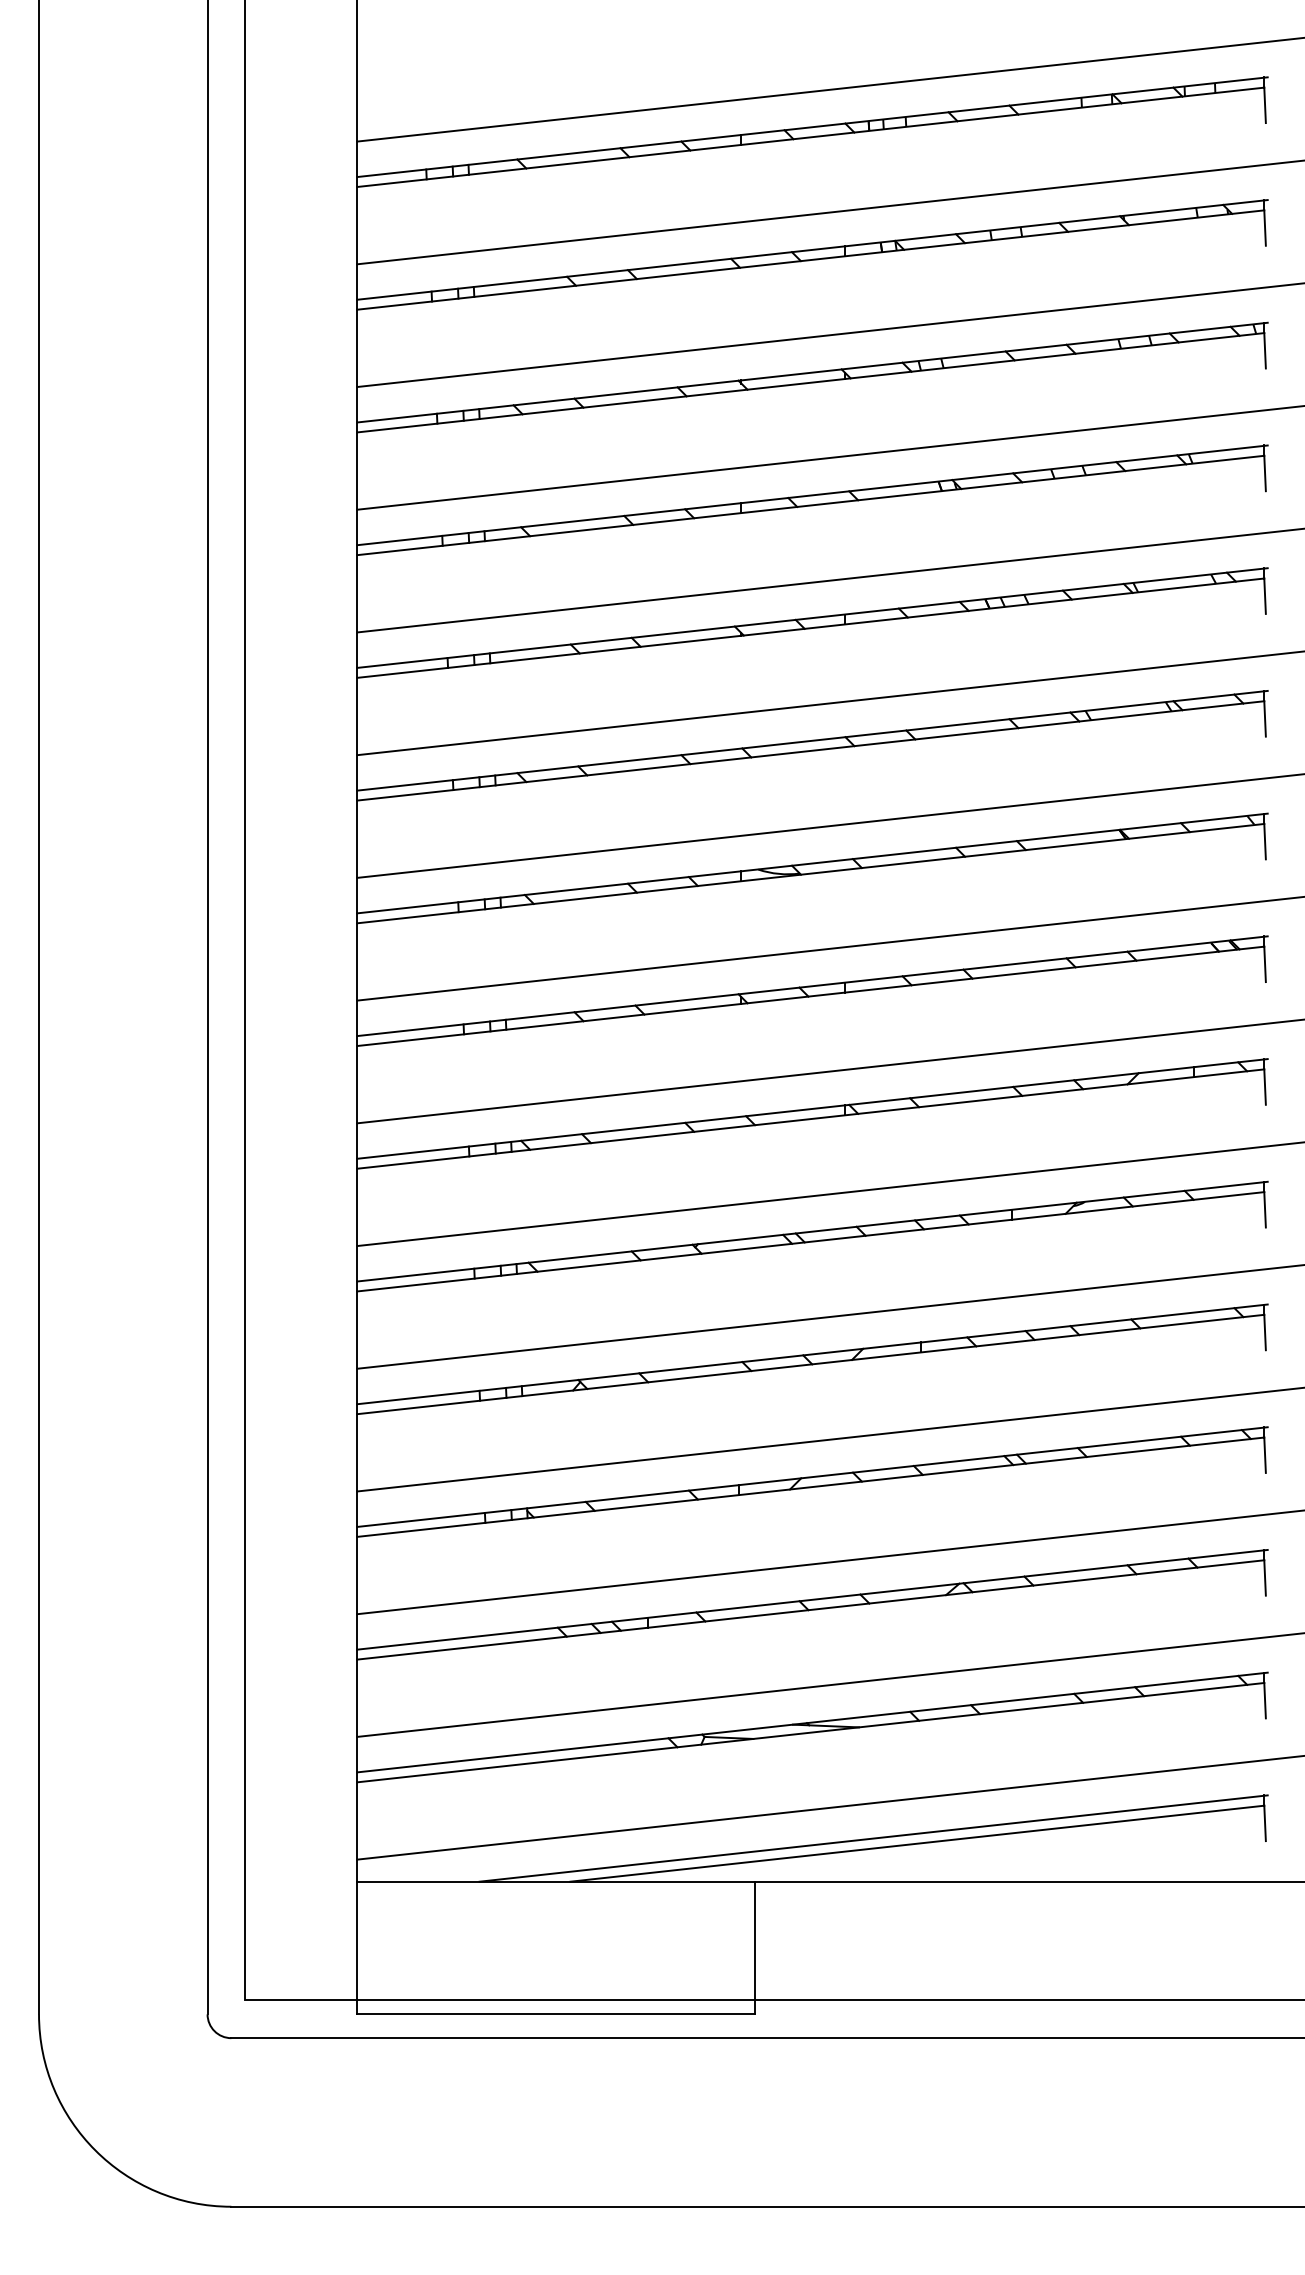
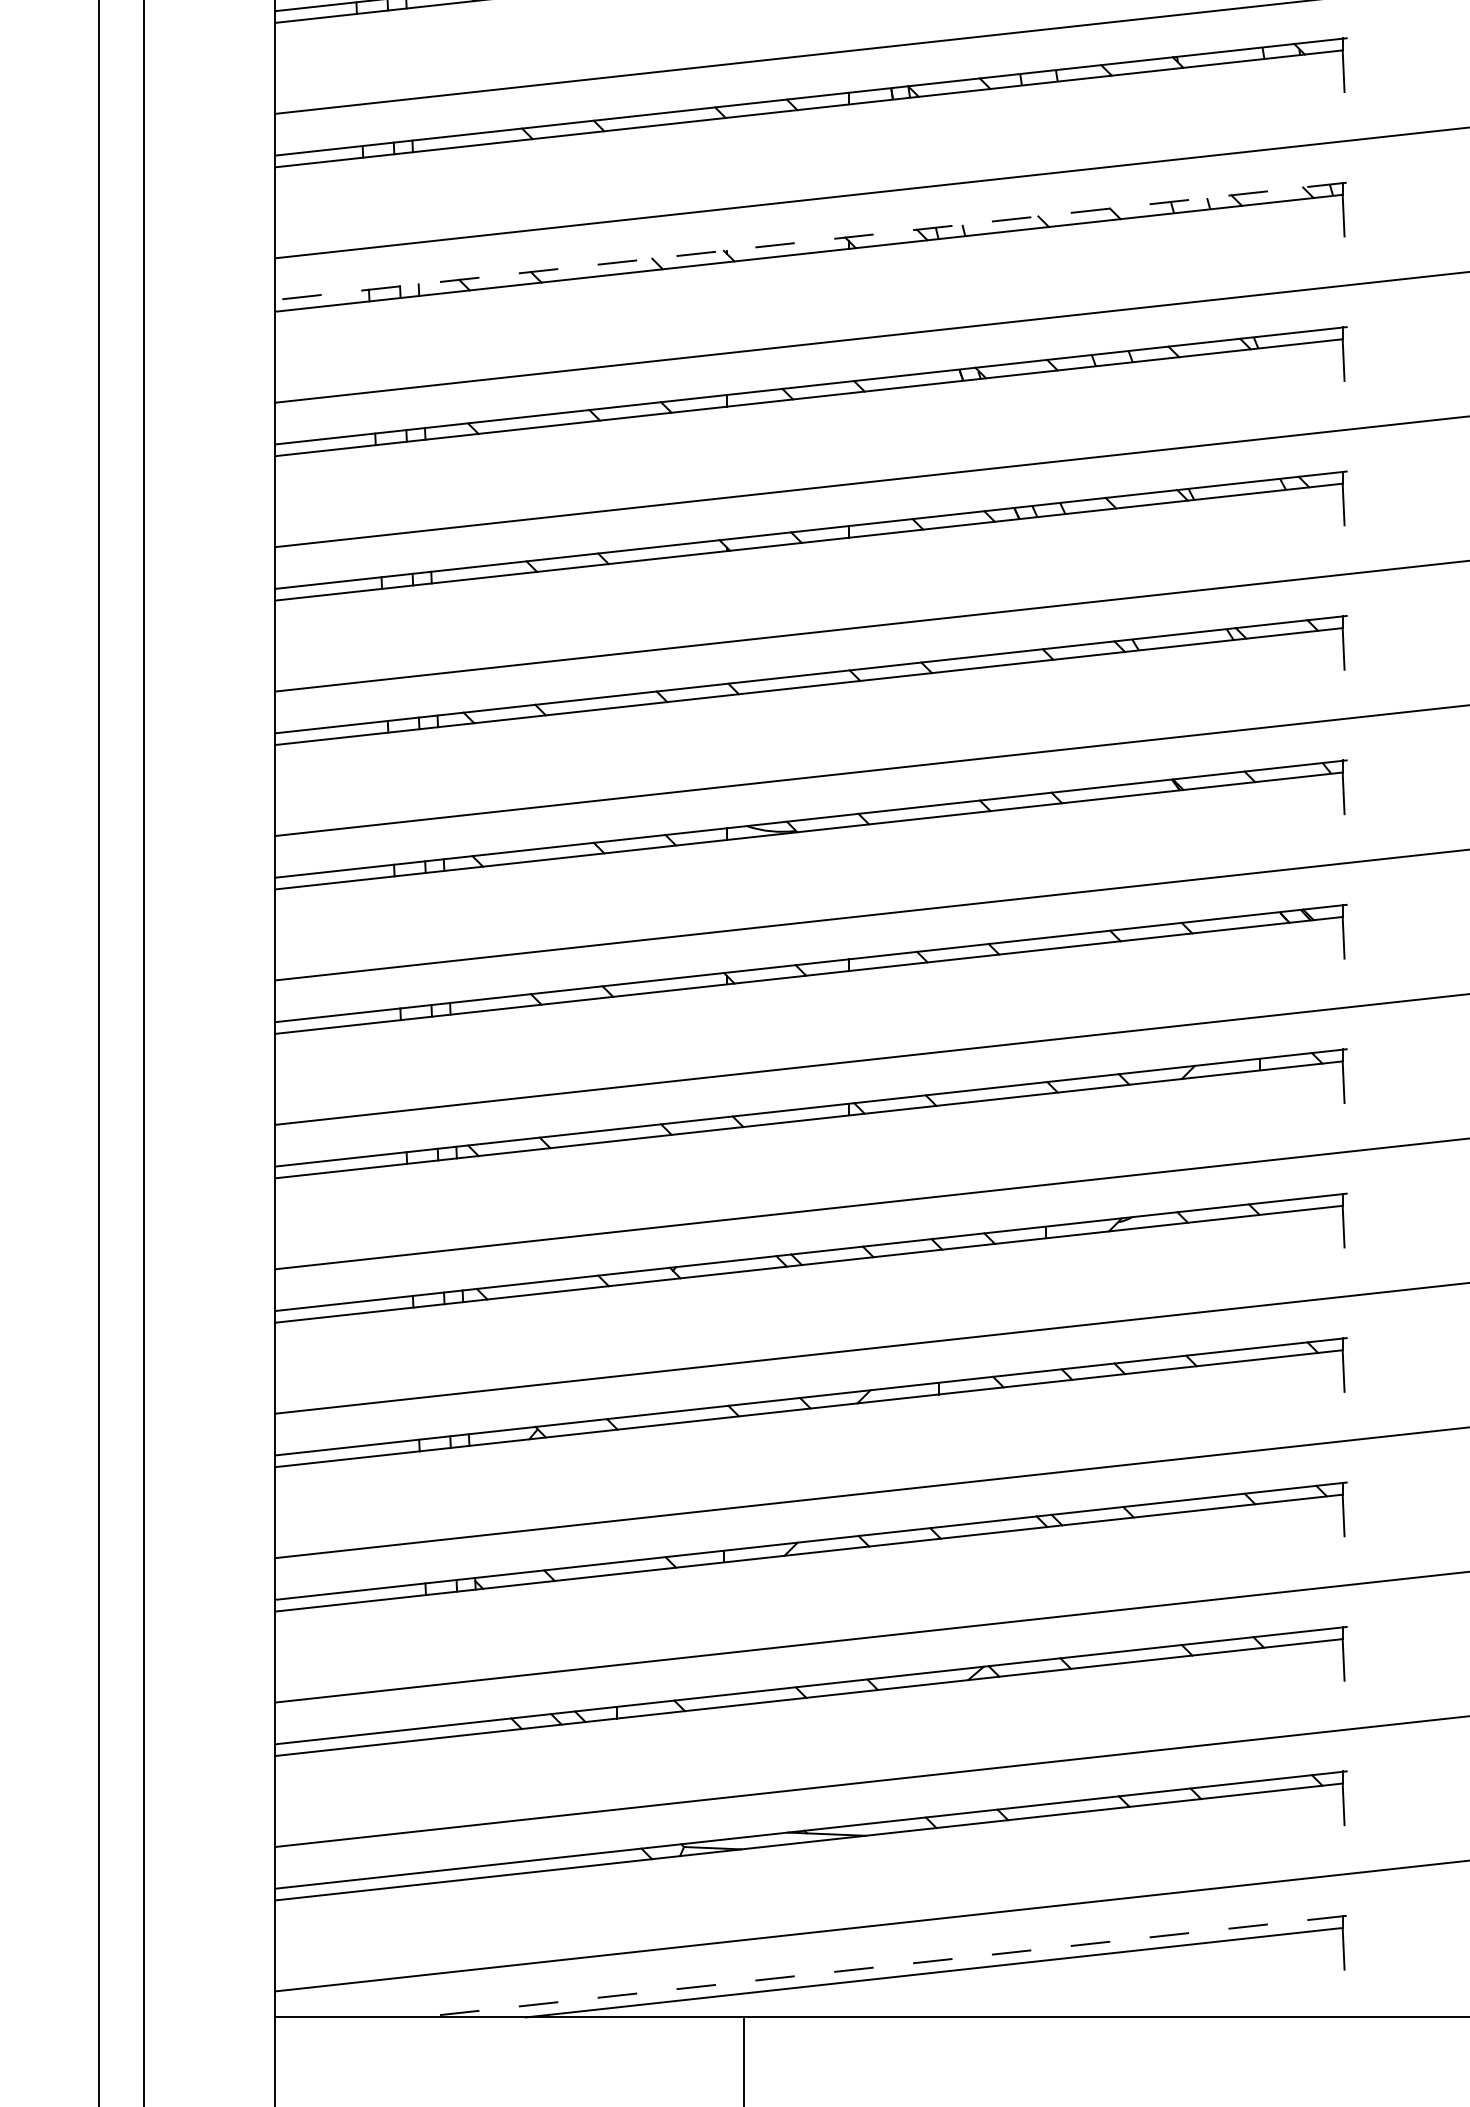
line: (812, 372) -> (810, 241), solid -> dashed
line: (873, 1838) -> (882, 1966), solid -> dashed

